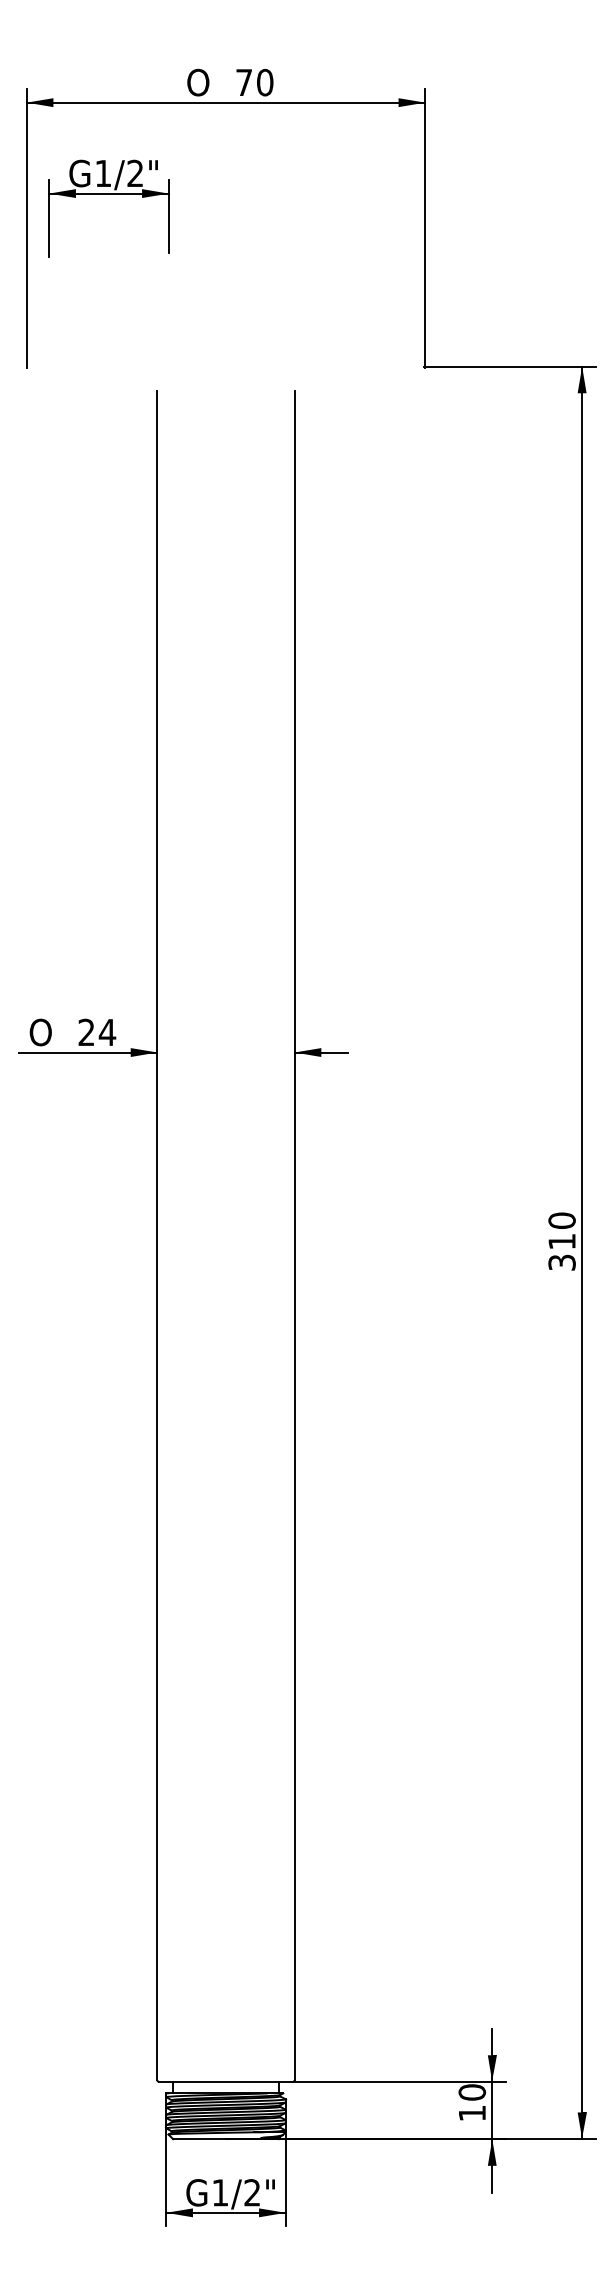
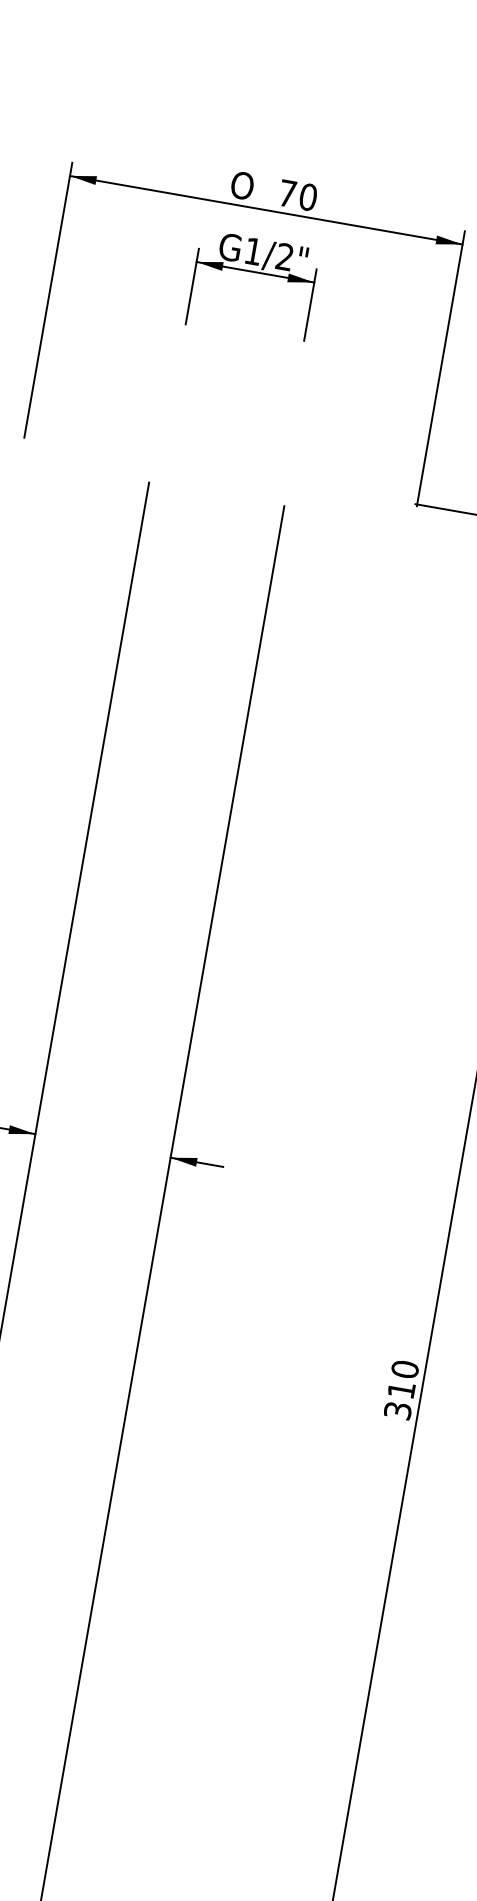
part: (108, 194) -> (254, 273), moved

